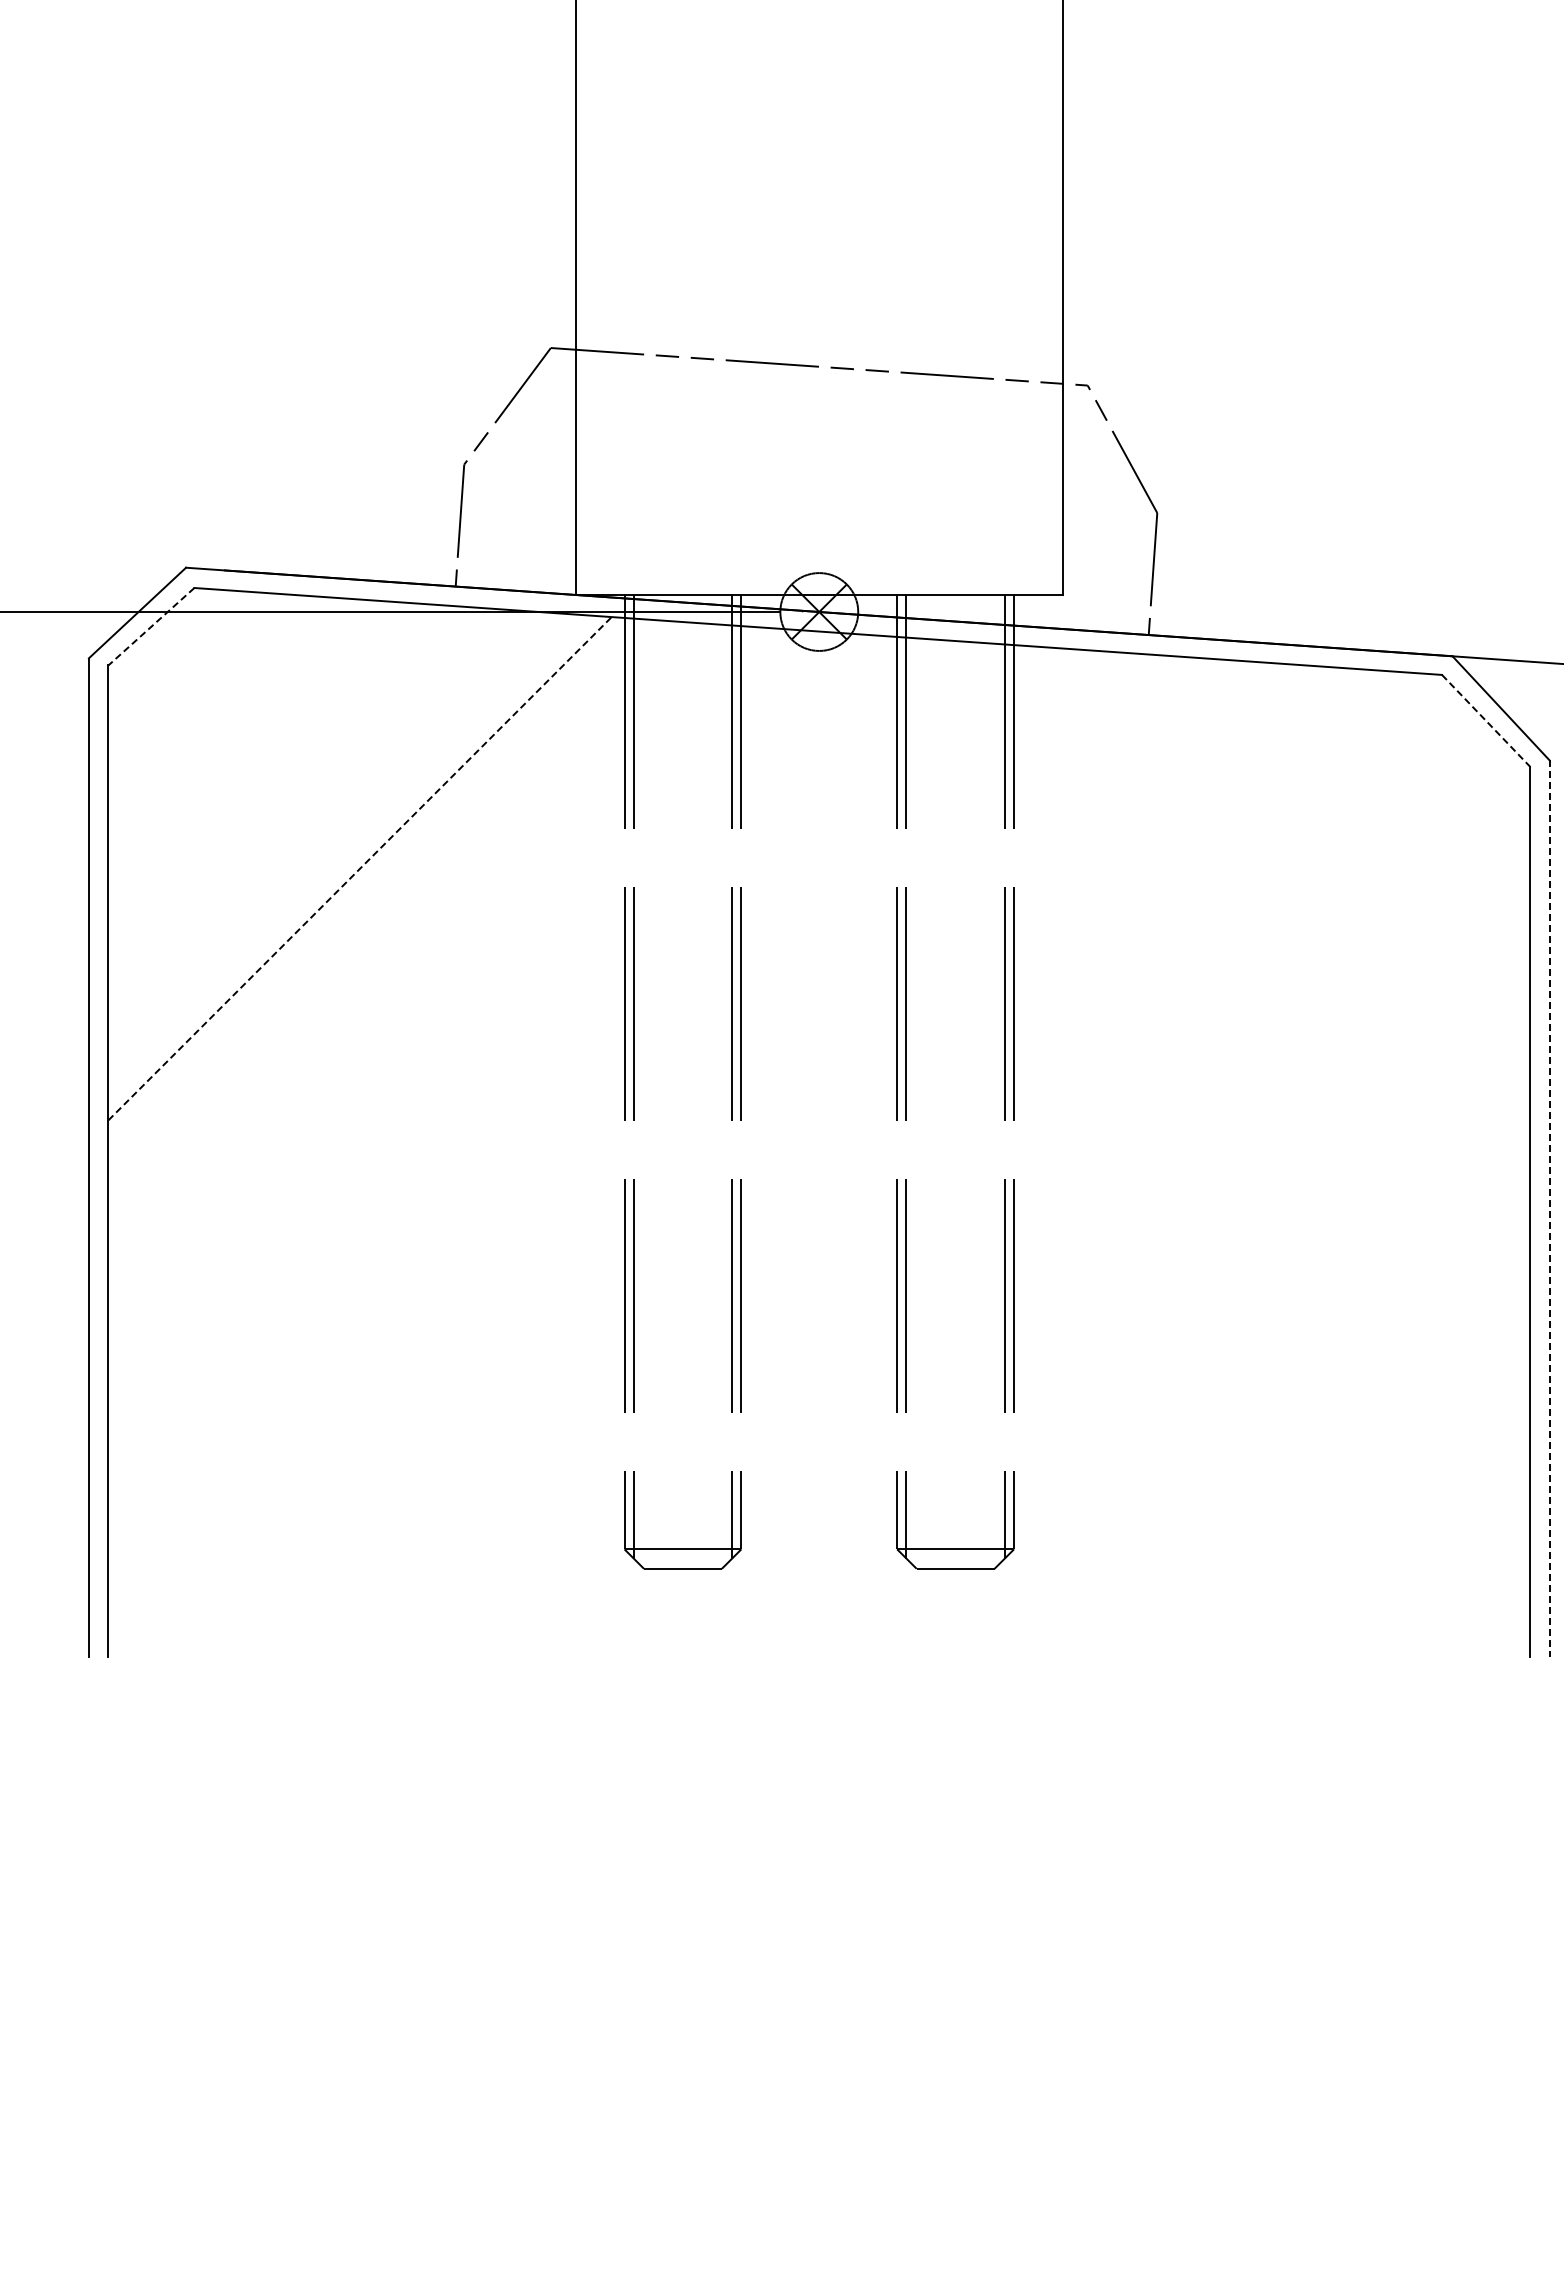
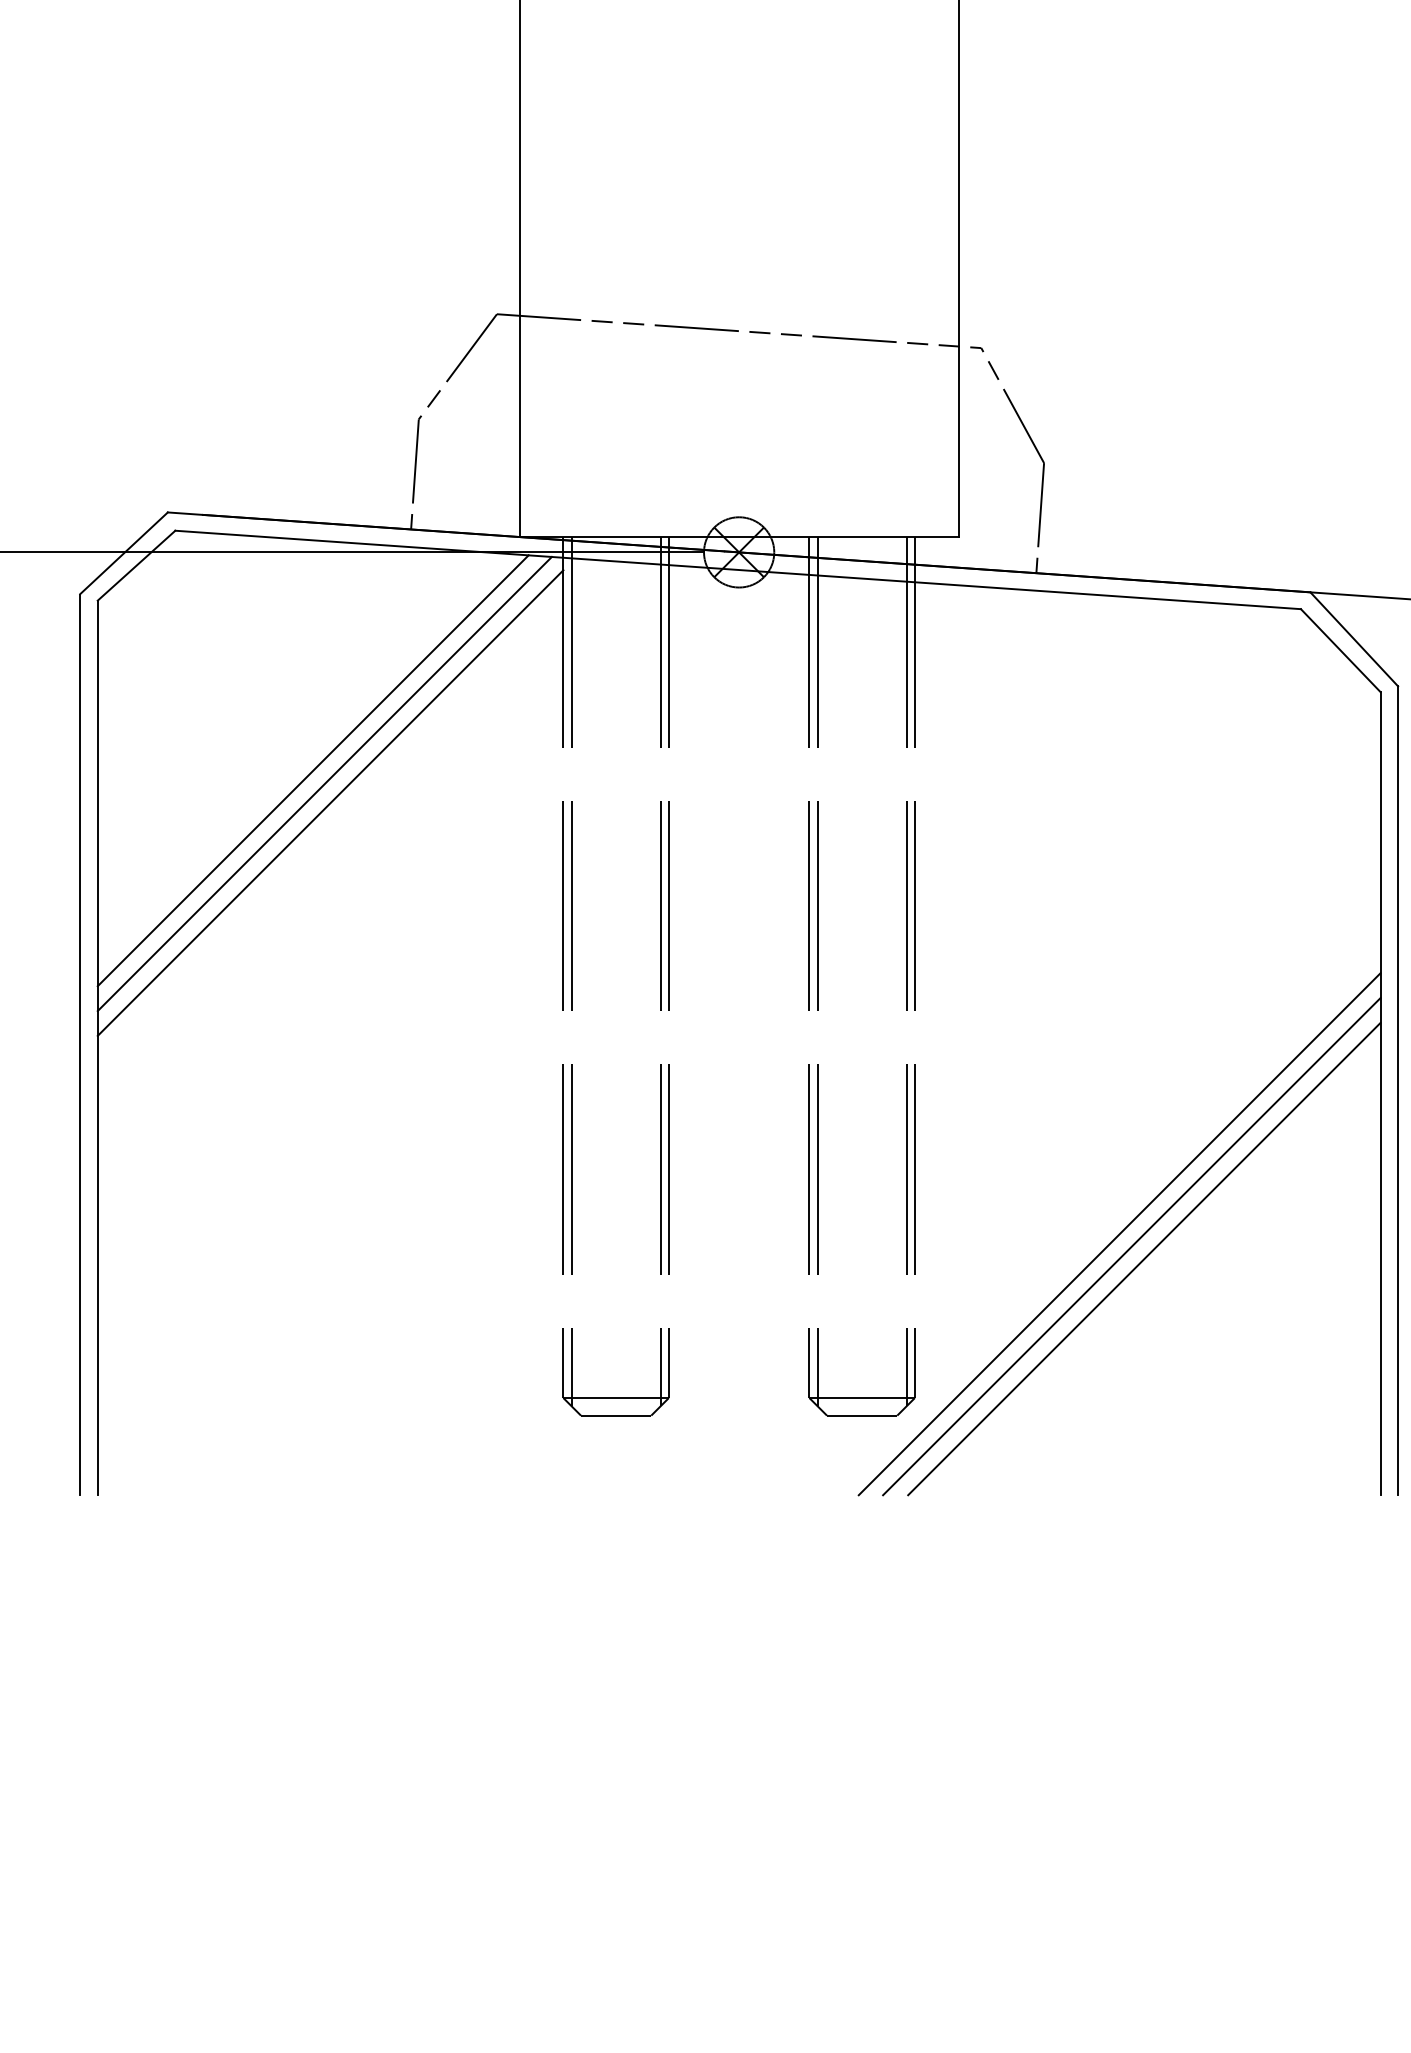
line: (151, 626) -> (136, 565), dashed -> solid
line: (1486, 720) -> (1341, 650), dashed -> solid
line: (347, 853) -> (313, 770), added
line: (360, 868) -> (325, 783), dashed -> solid
line: (366, 889) -> (330, 802), added
line: (1549, 1209) -> (1397, 1091), dashed -> solid
line: (1240, 1367) -> (1119, 1234), added
line: (1254, 1381) -> (1131, 1246), added
line: (1268, 1395) -> (1144, 1259), added

